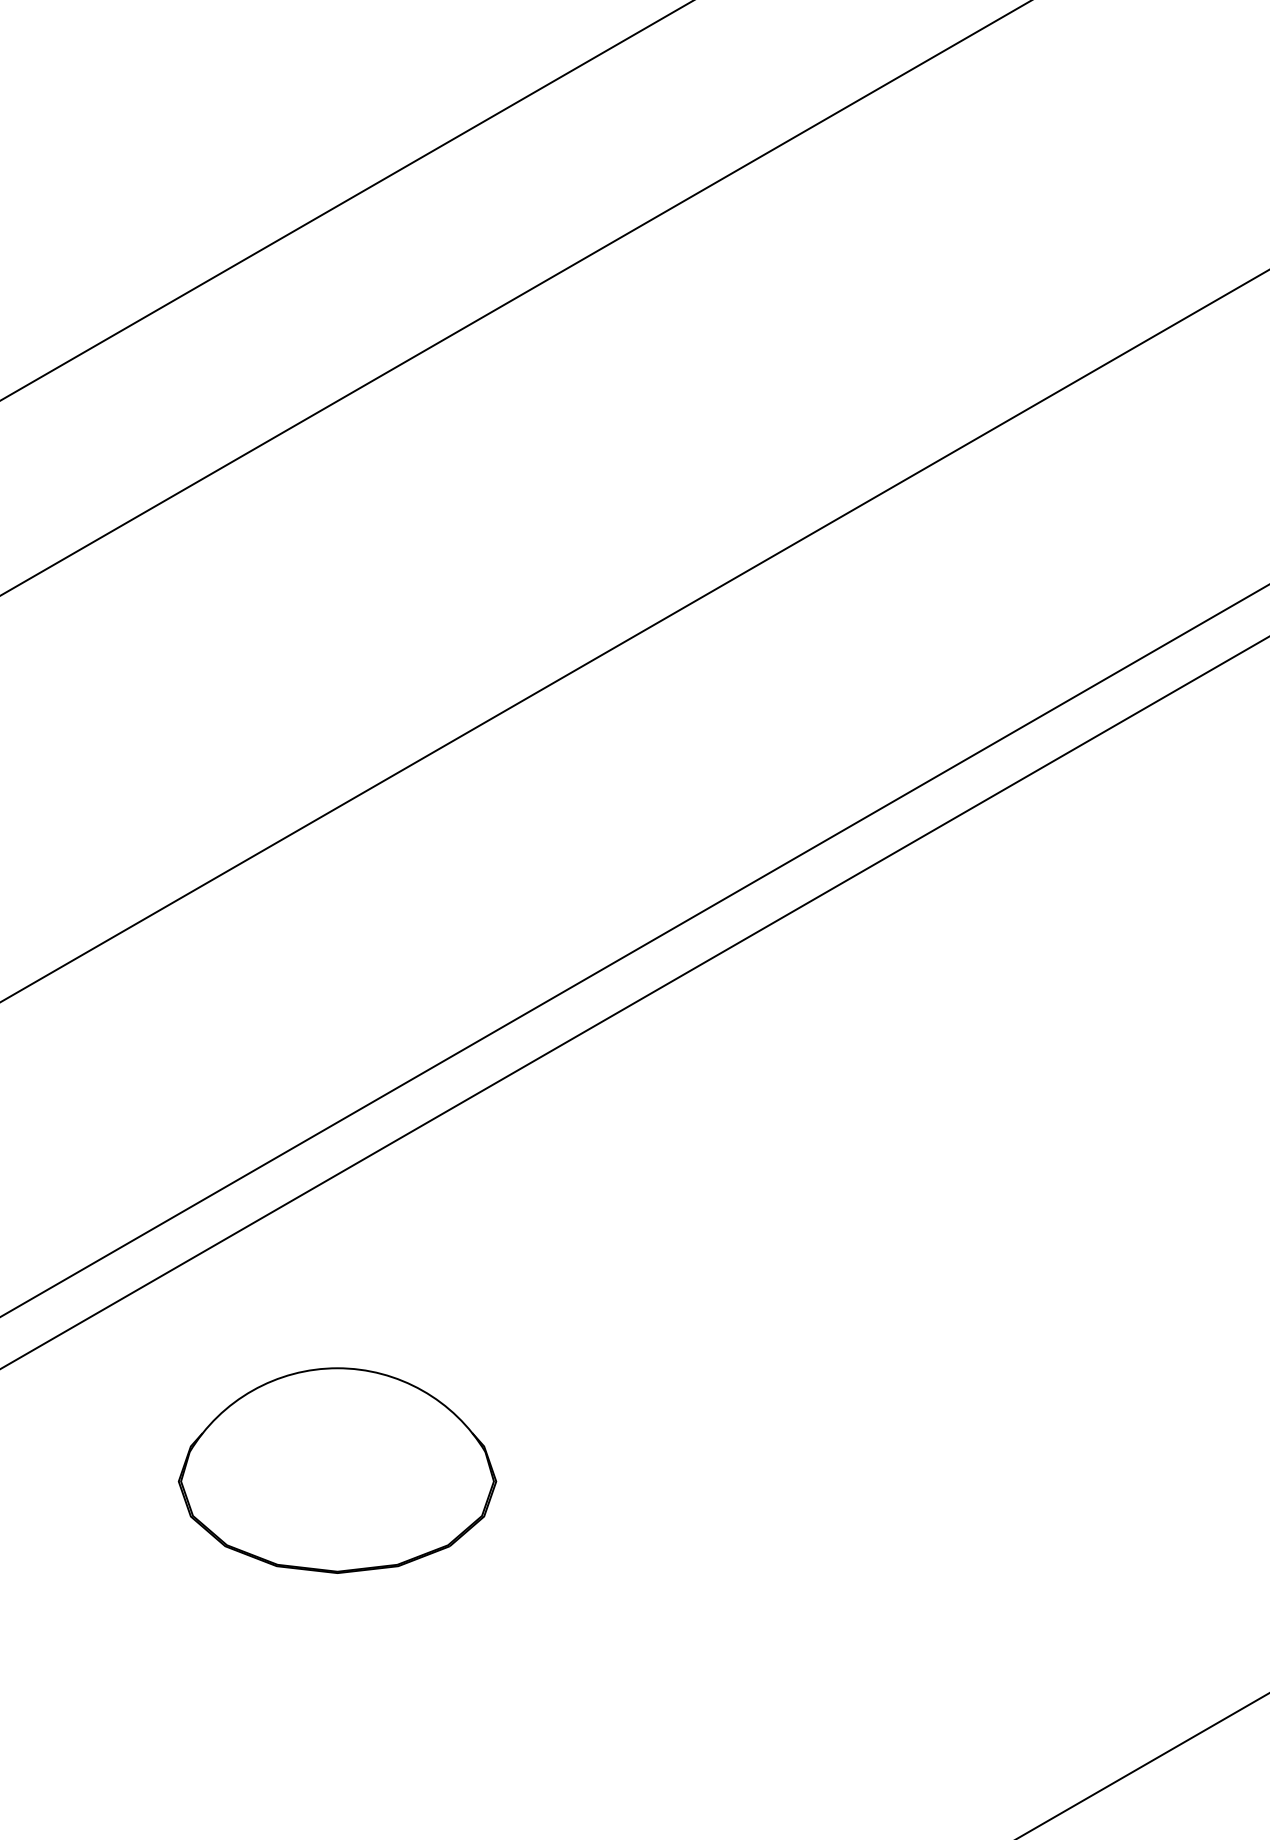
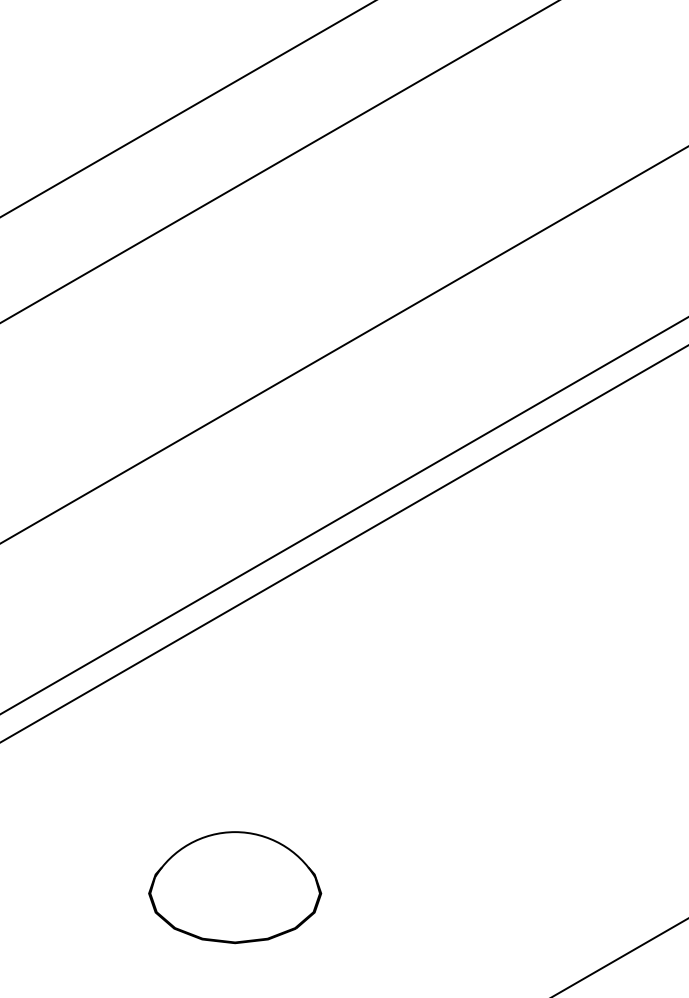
part: (338, 1470) -> (235, 887), moved

